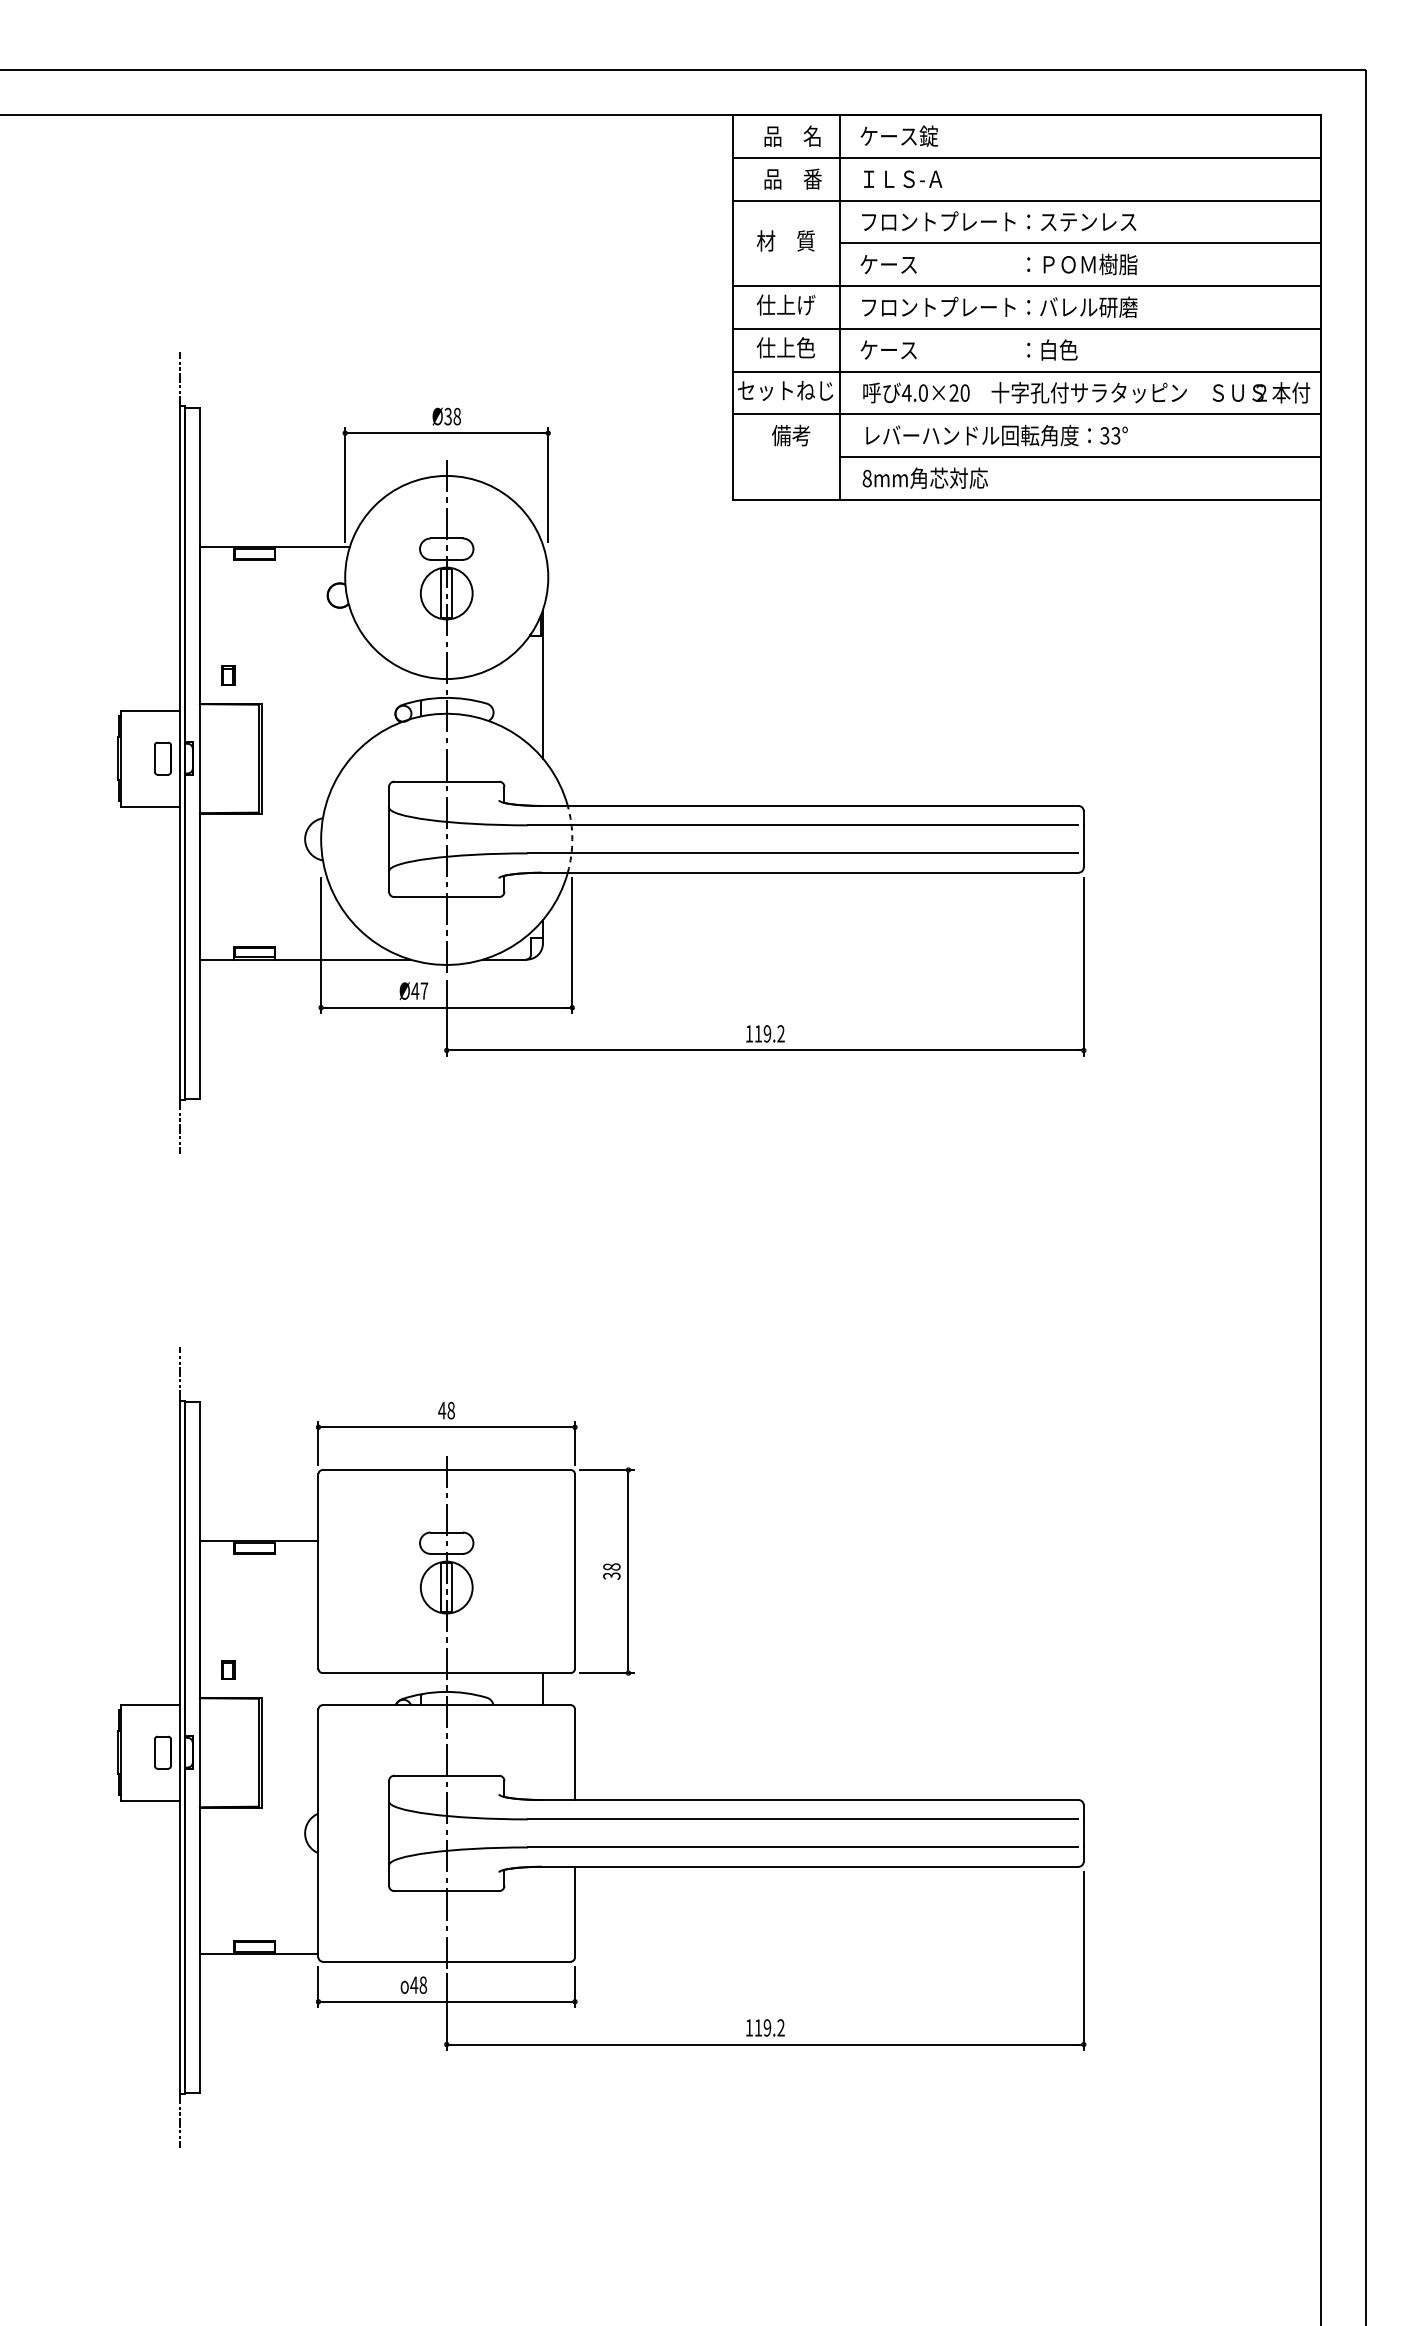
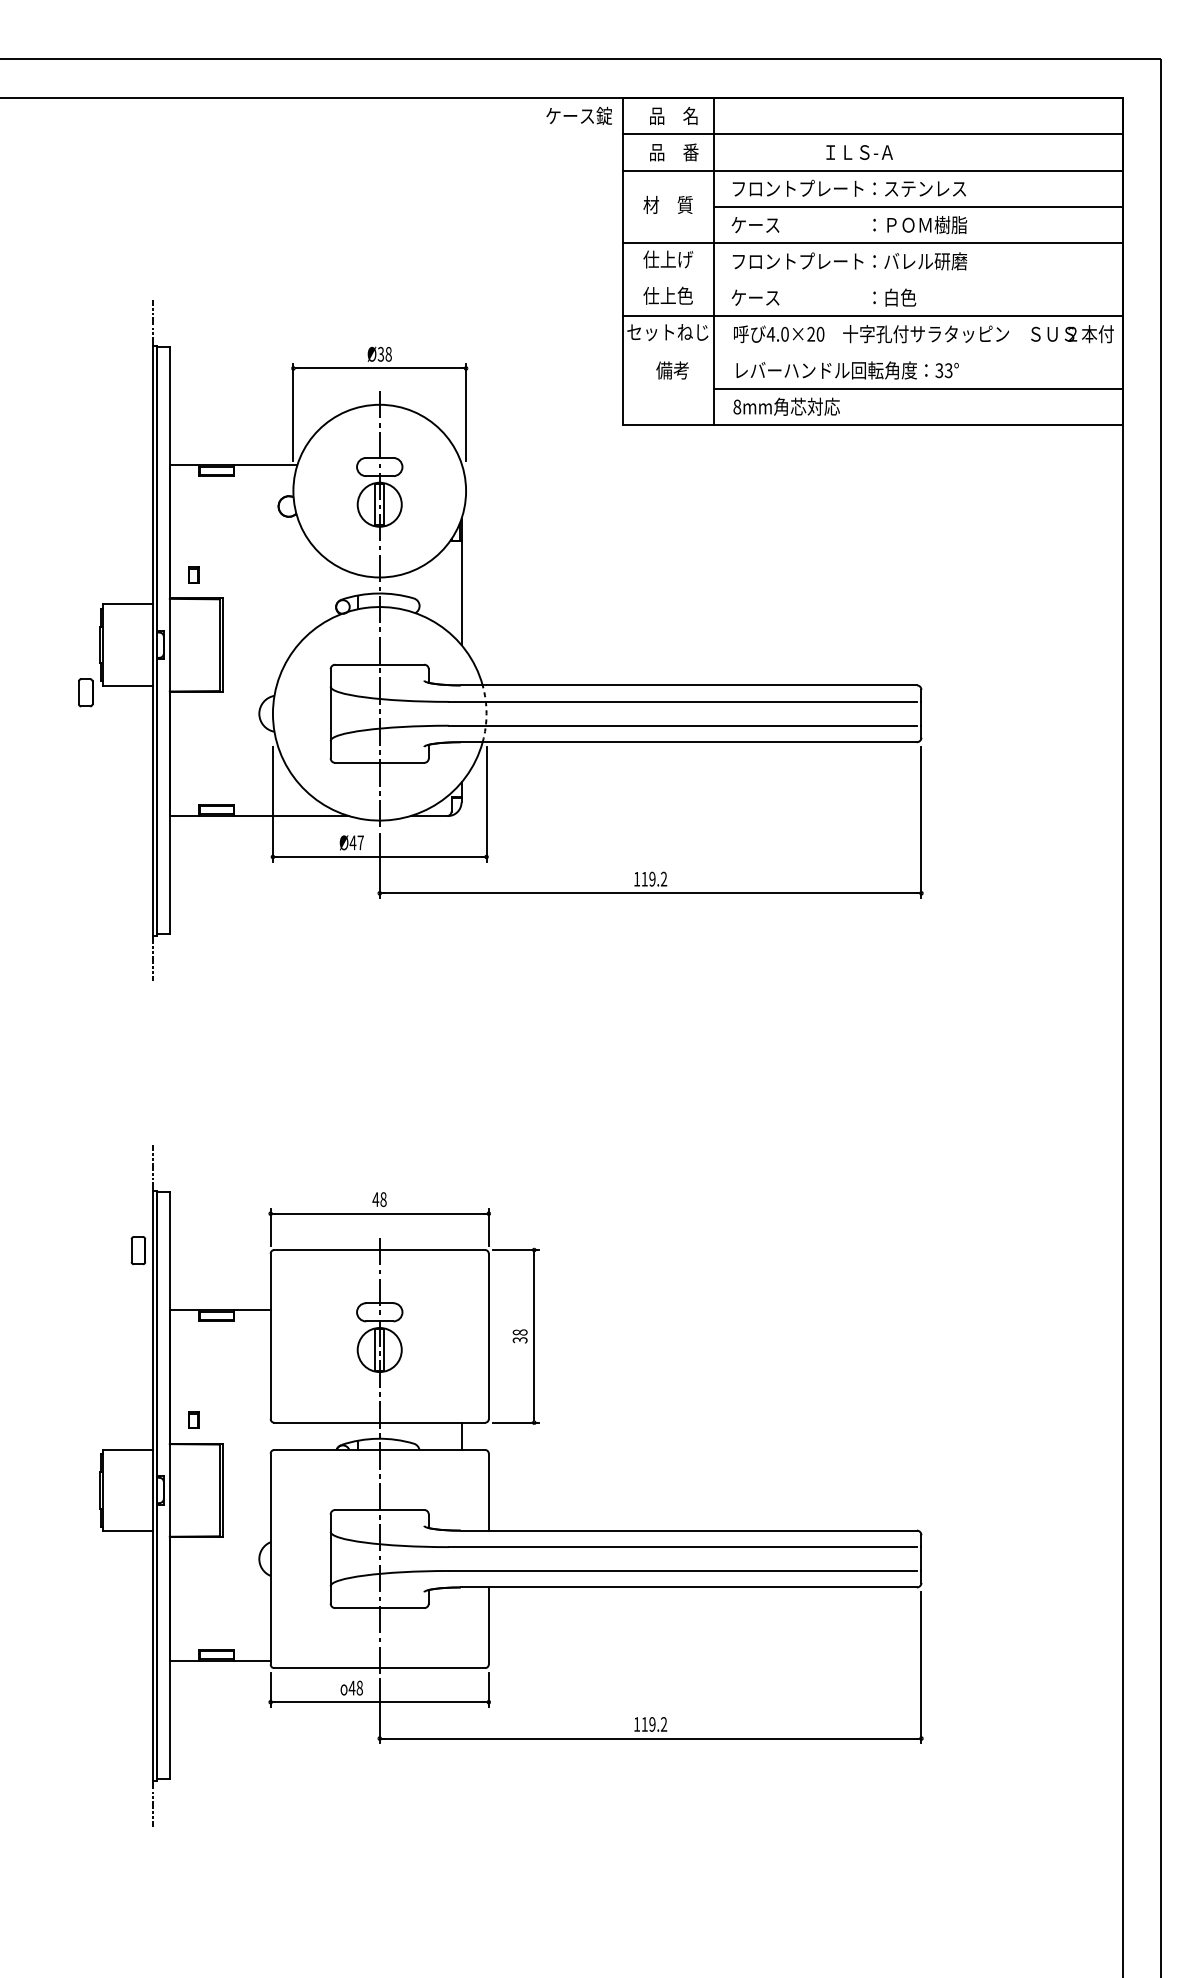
text: (898, 135) -> (578, 115), moved
text: (903, 179) -> (859, 152), moved
line: (1026, 328) -> (872, 279), removed
line: (1026, 414) -> (872, 352), removed
part: (162, 758) -> (85, 692), moved
part: (162, 1752) -> (138, 1250), moved

